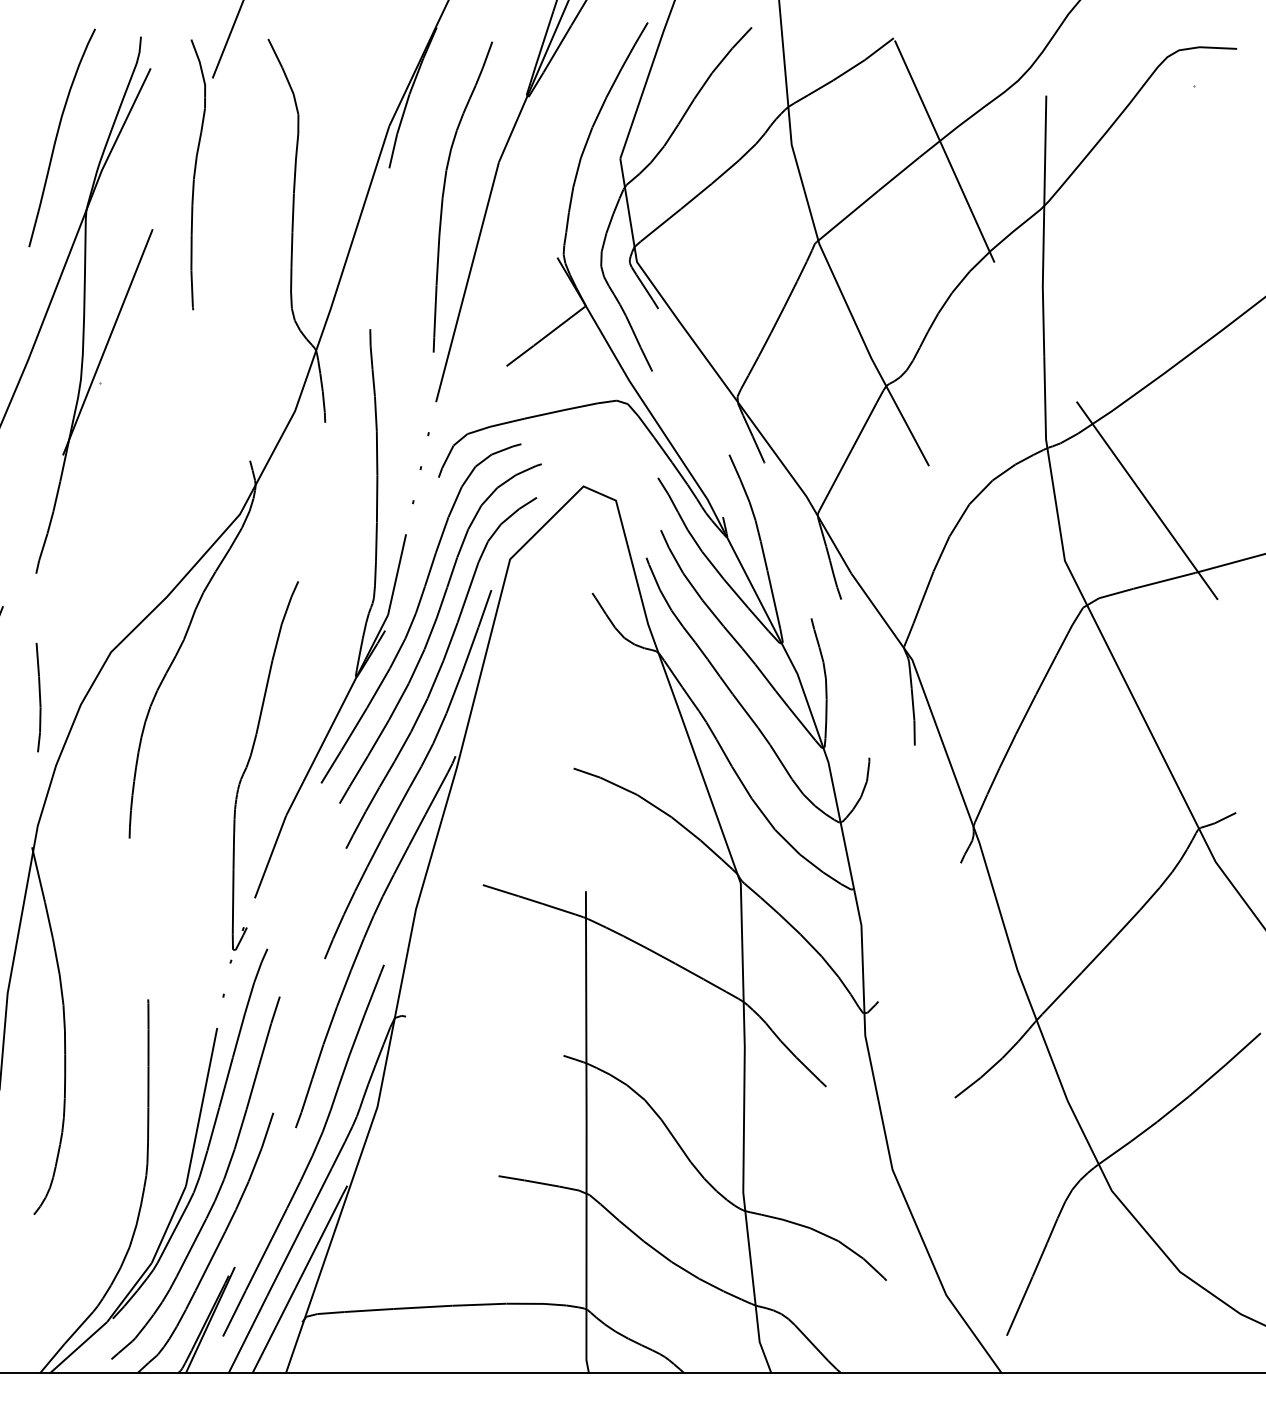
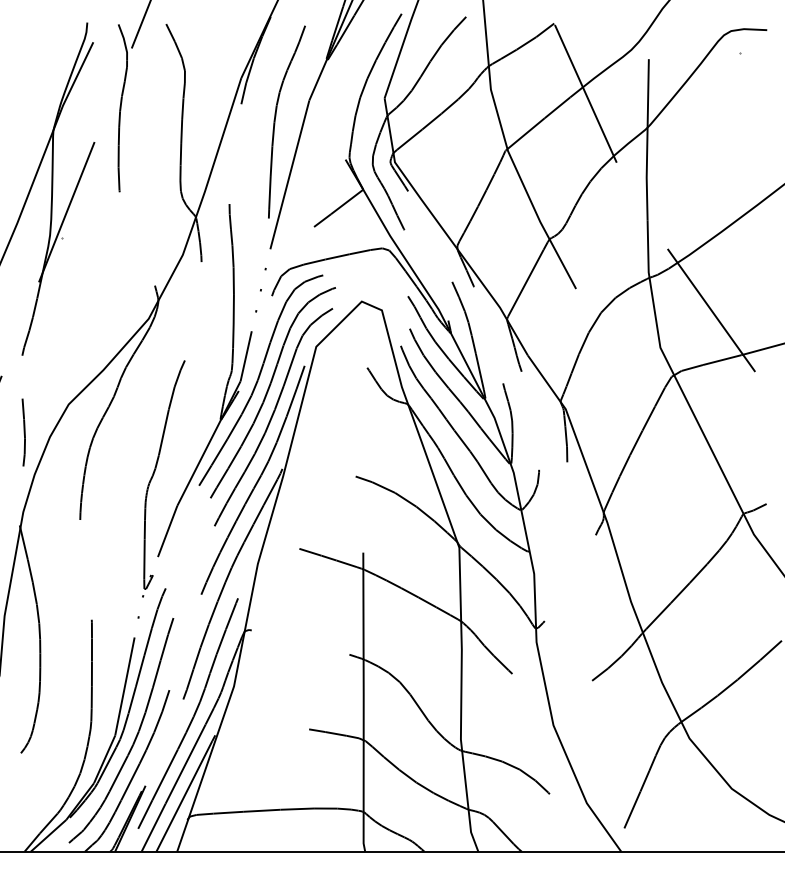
curve: (59, 134) -> (36, 83), removed

